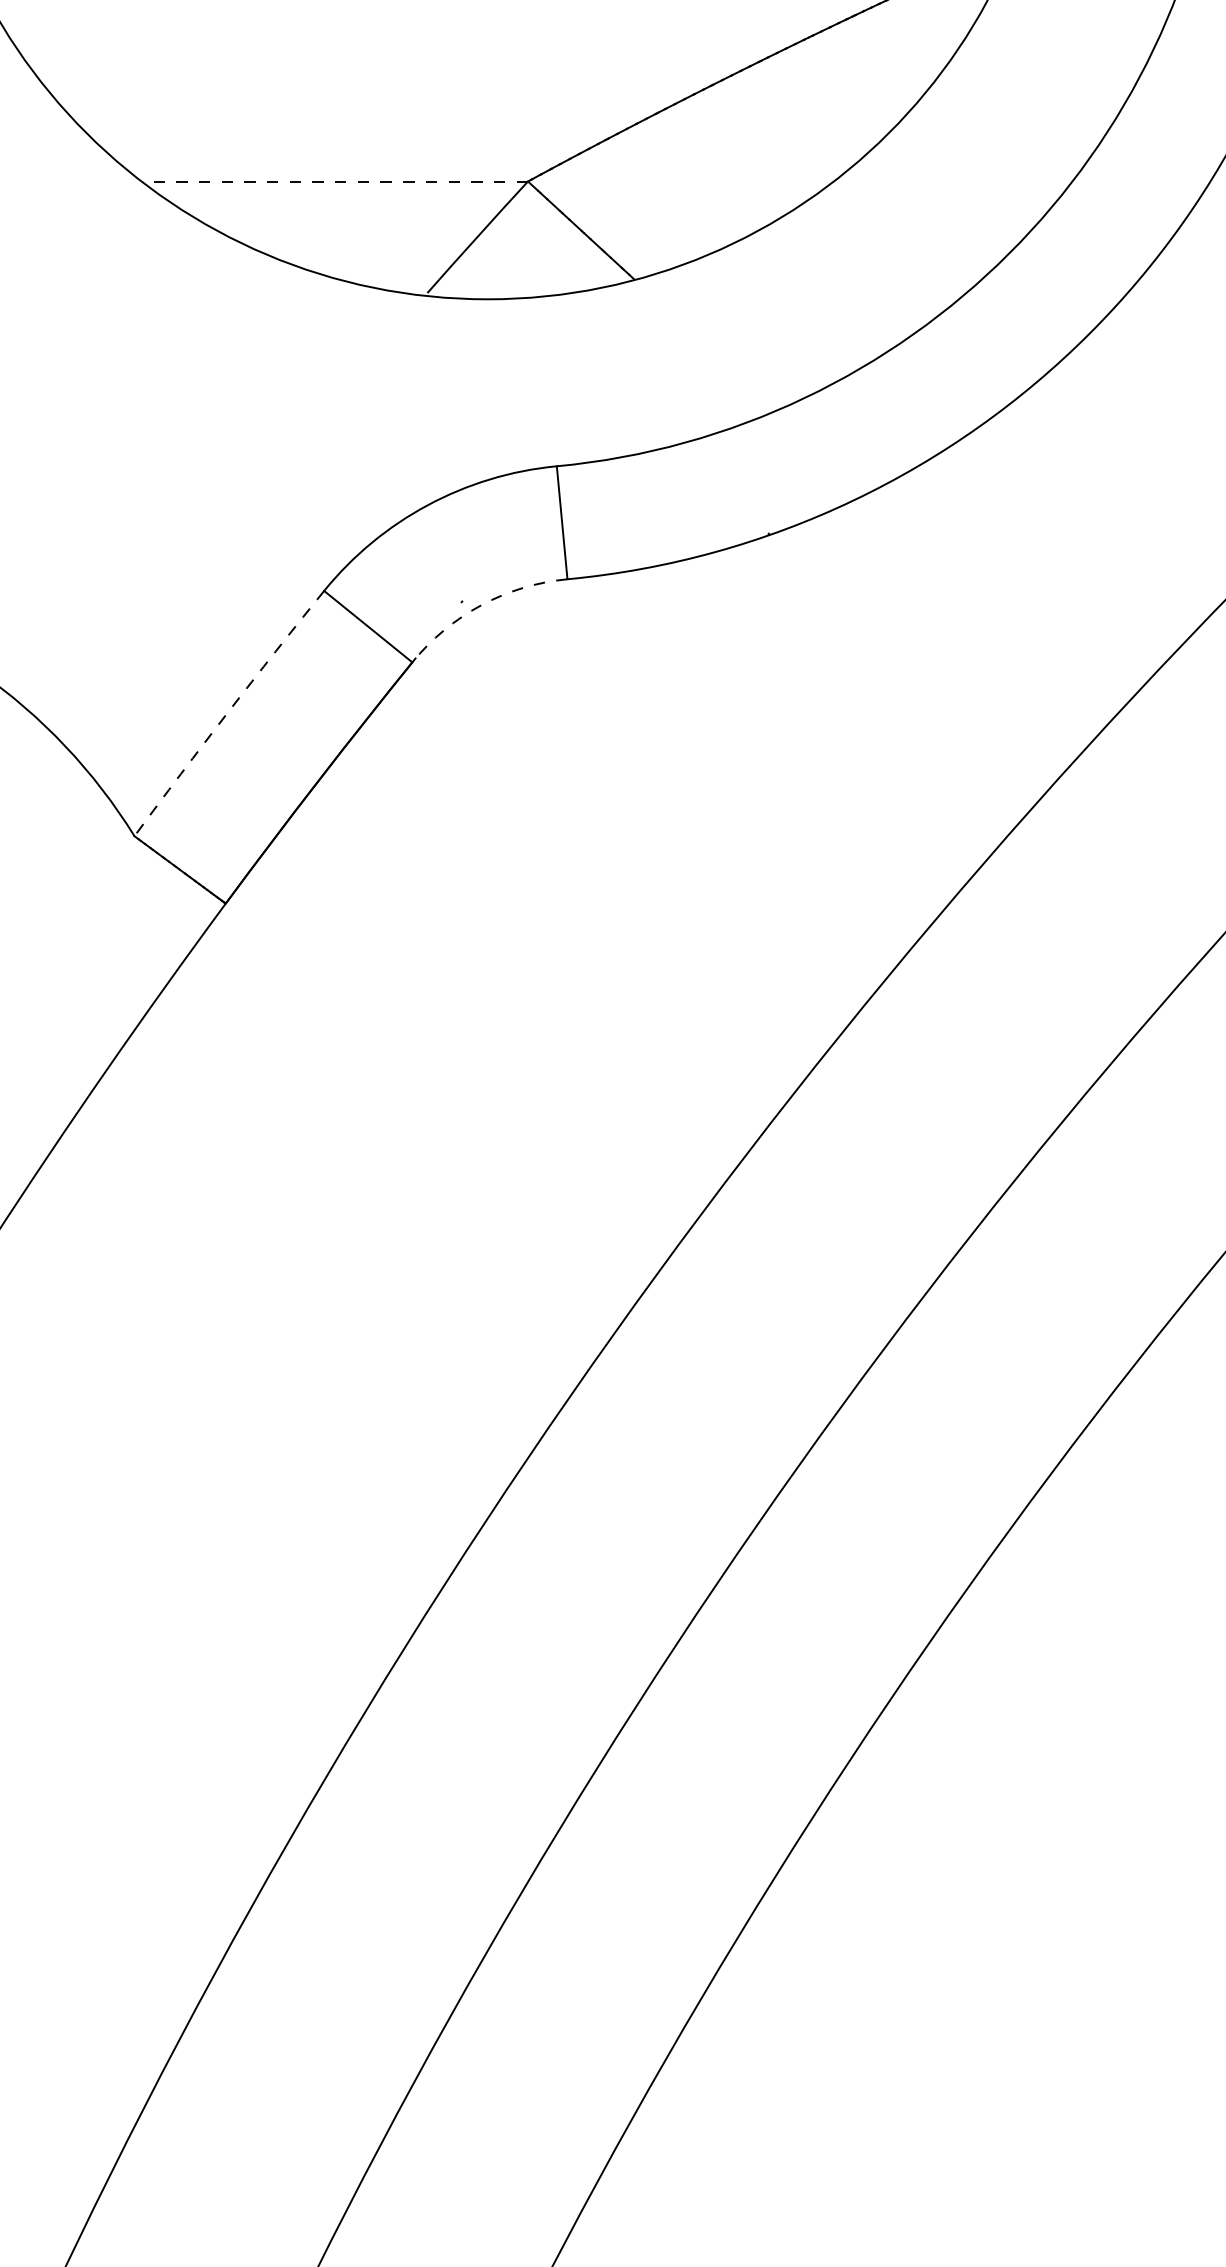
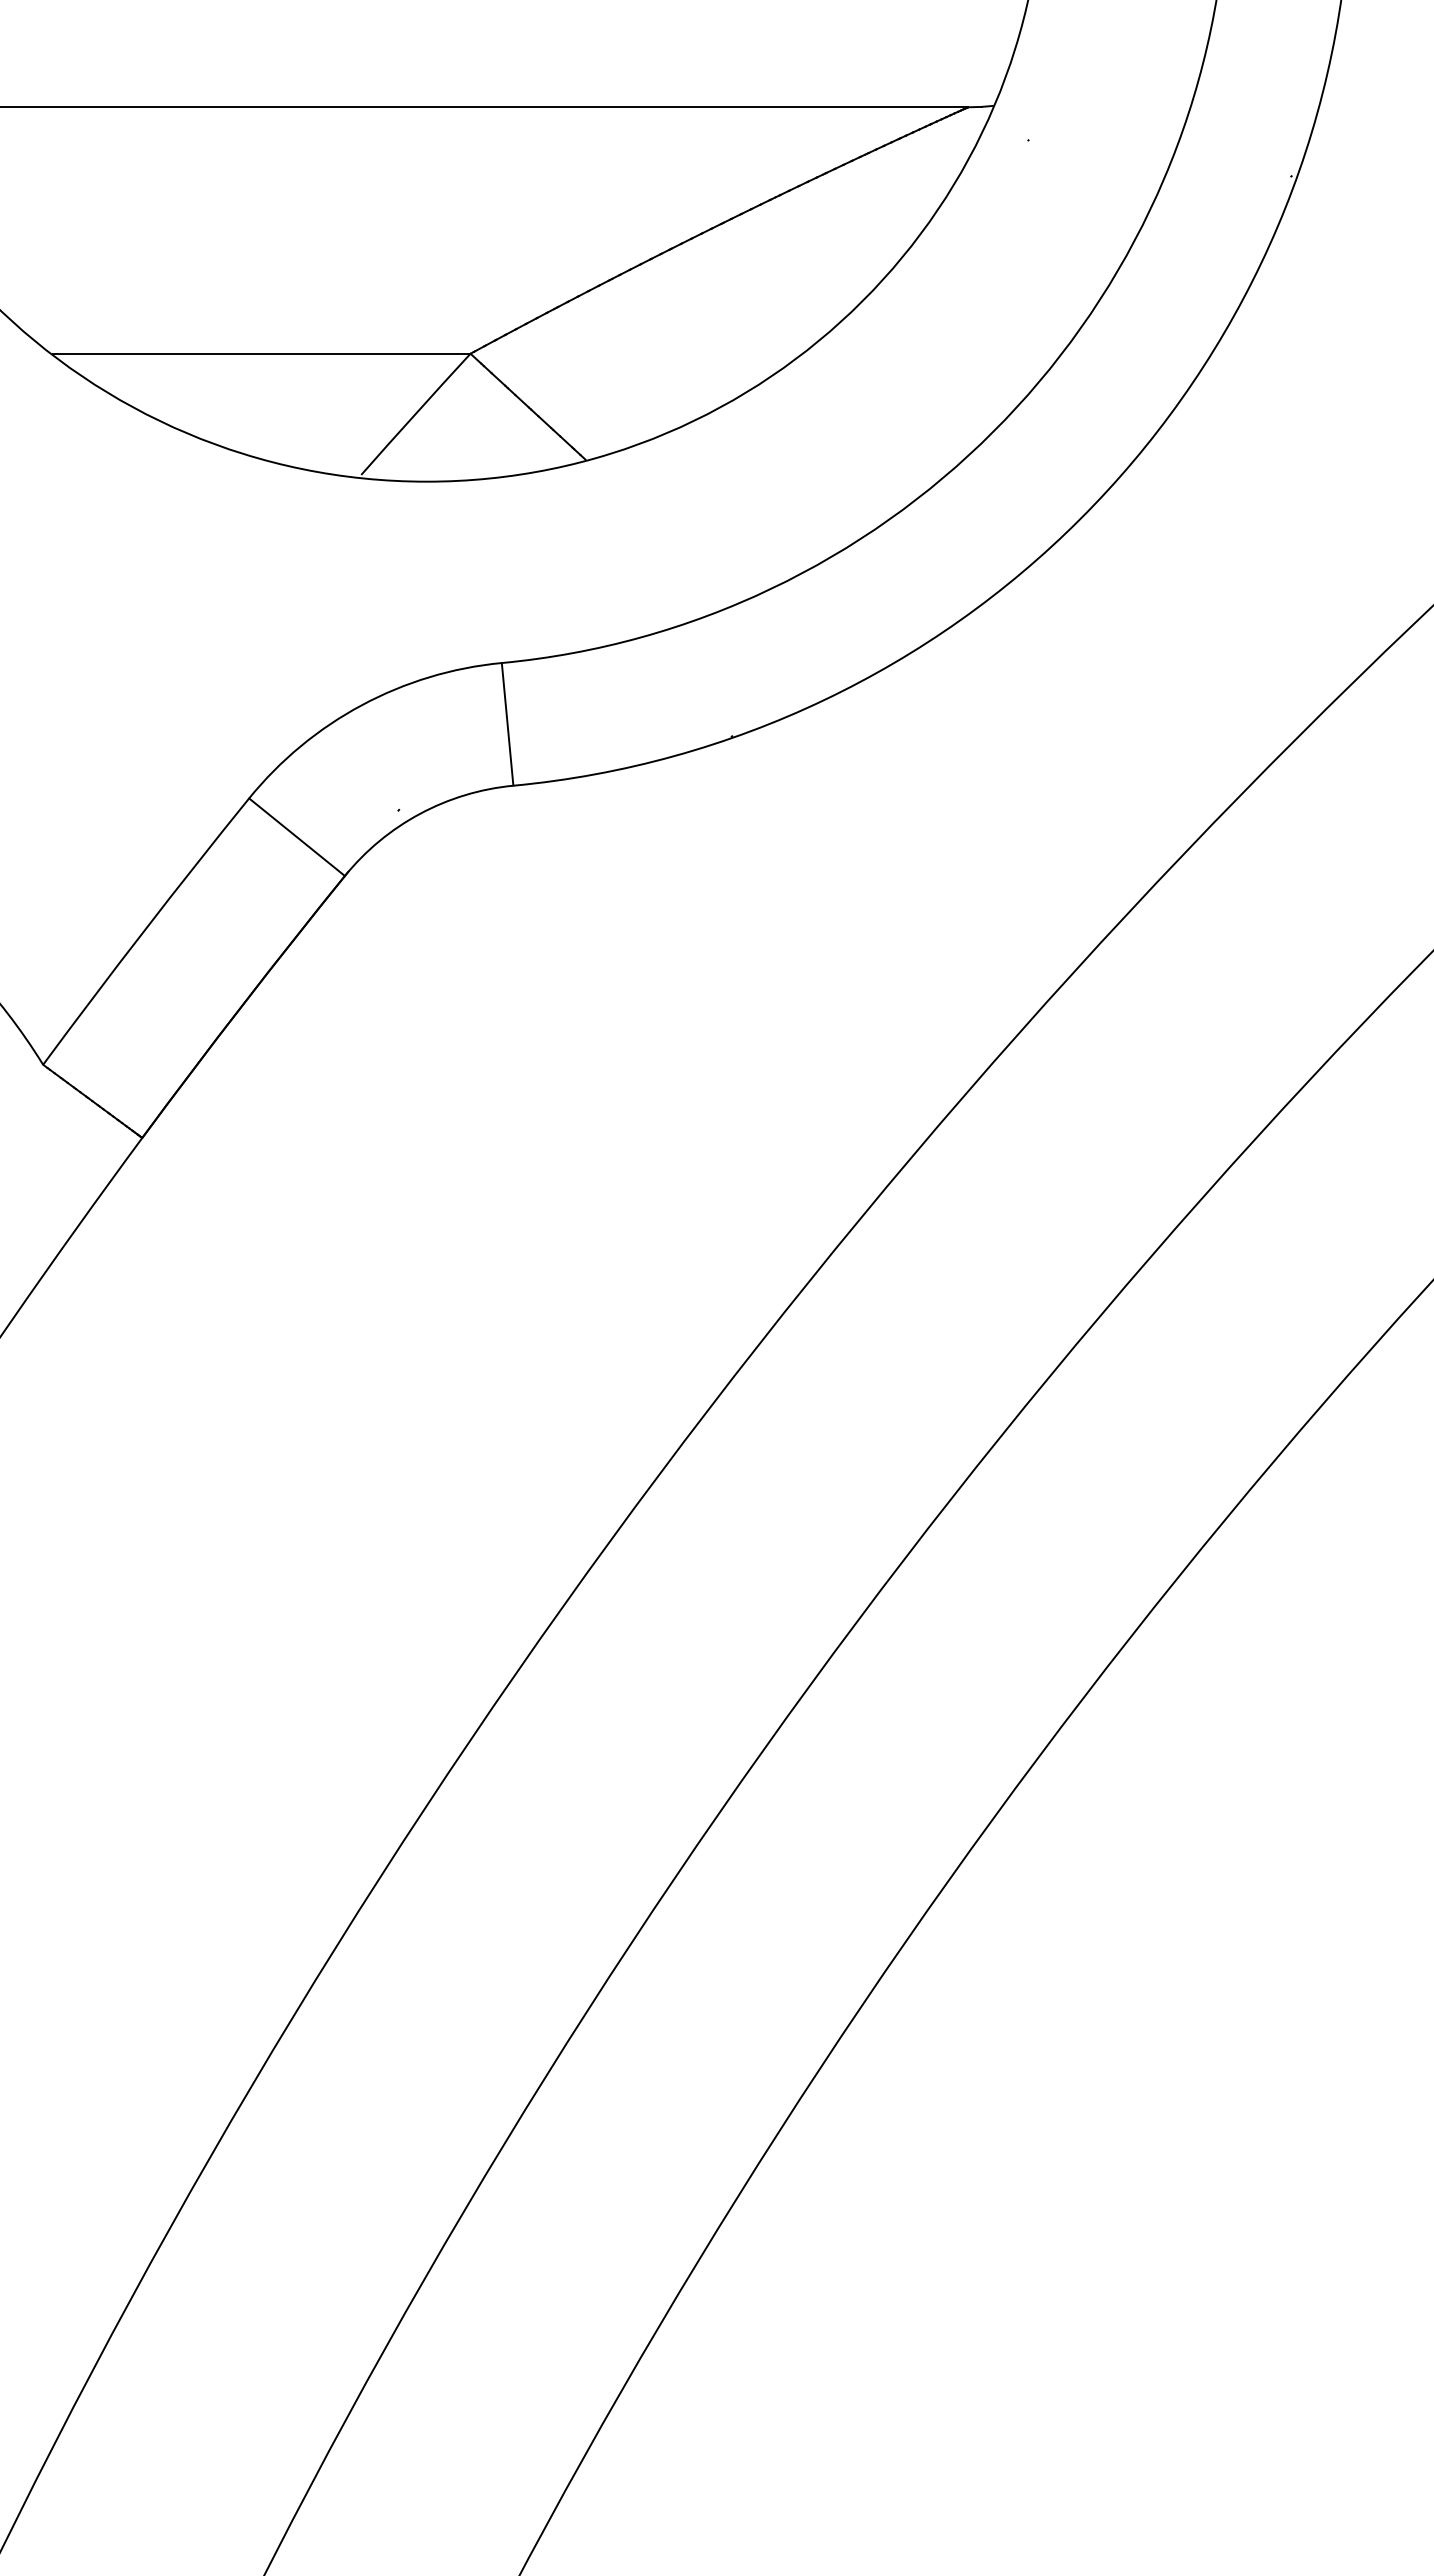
line: (335, 181) -> (261, 353), dashed -> solid
arc: (481, 604) -> (420, 813), dashed -> solid
arc: (227, 712) -> (144, 930), dashed -> solid

